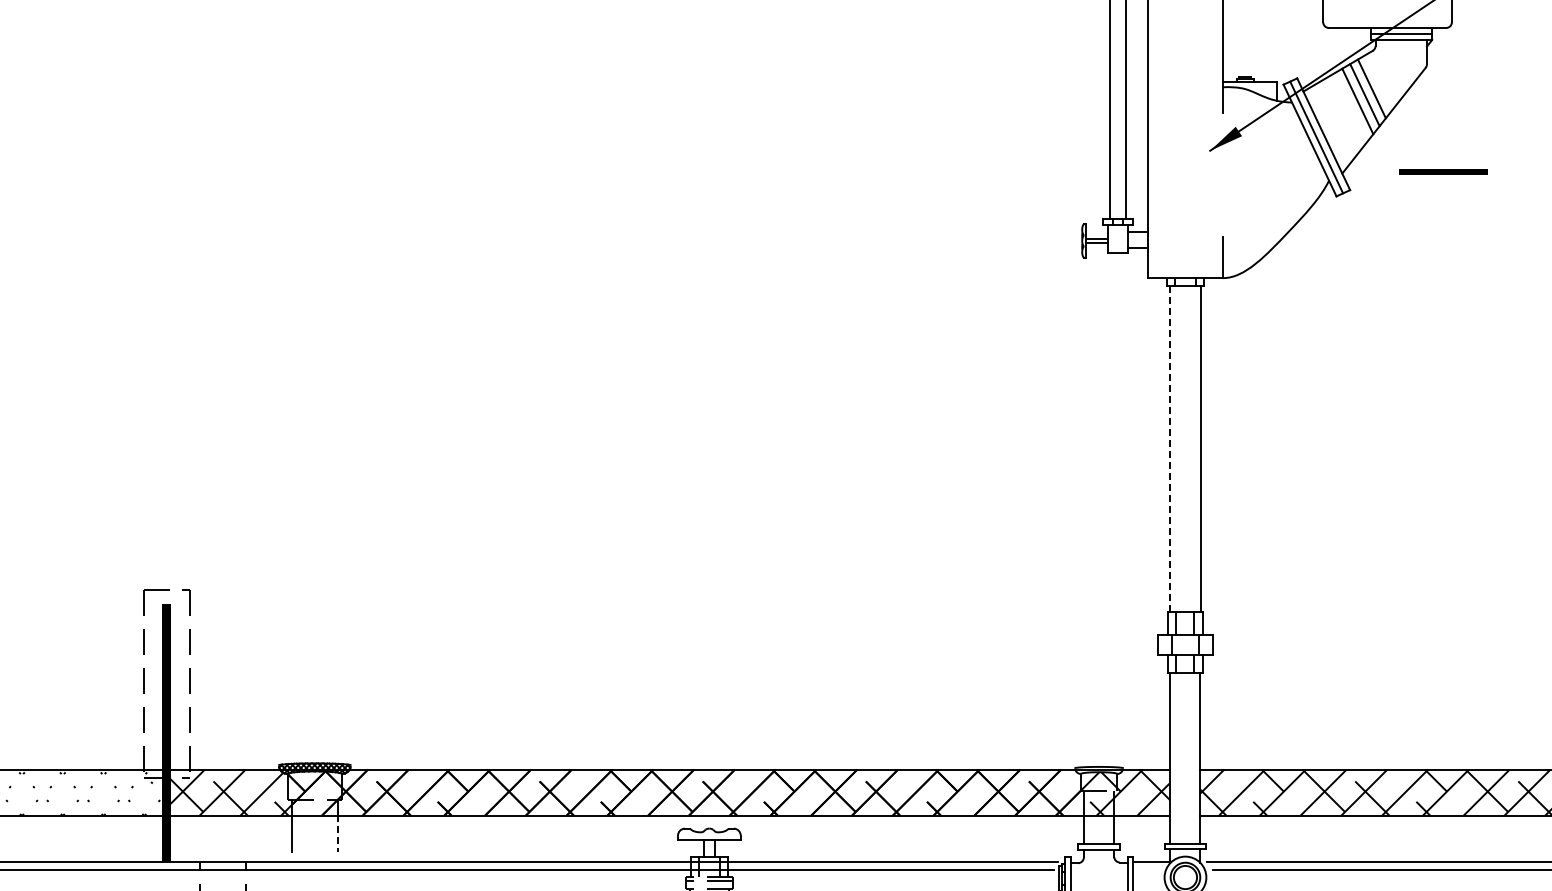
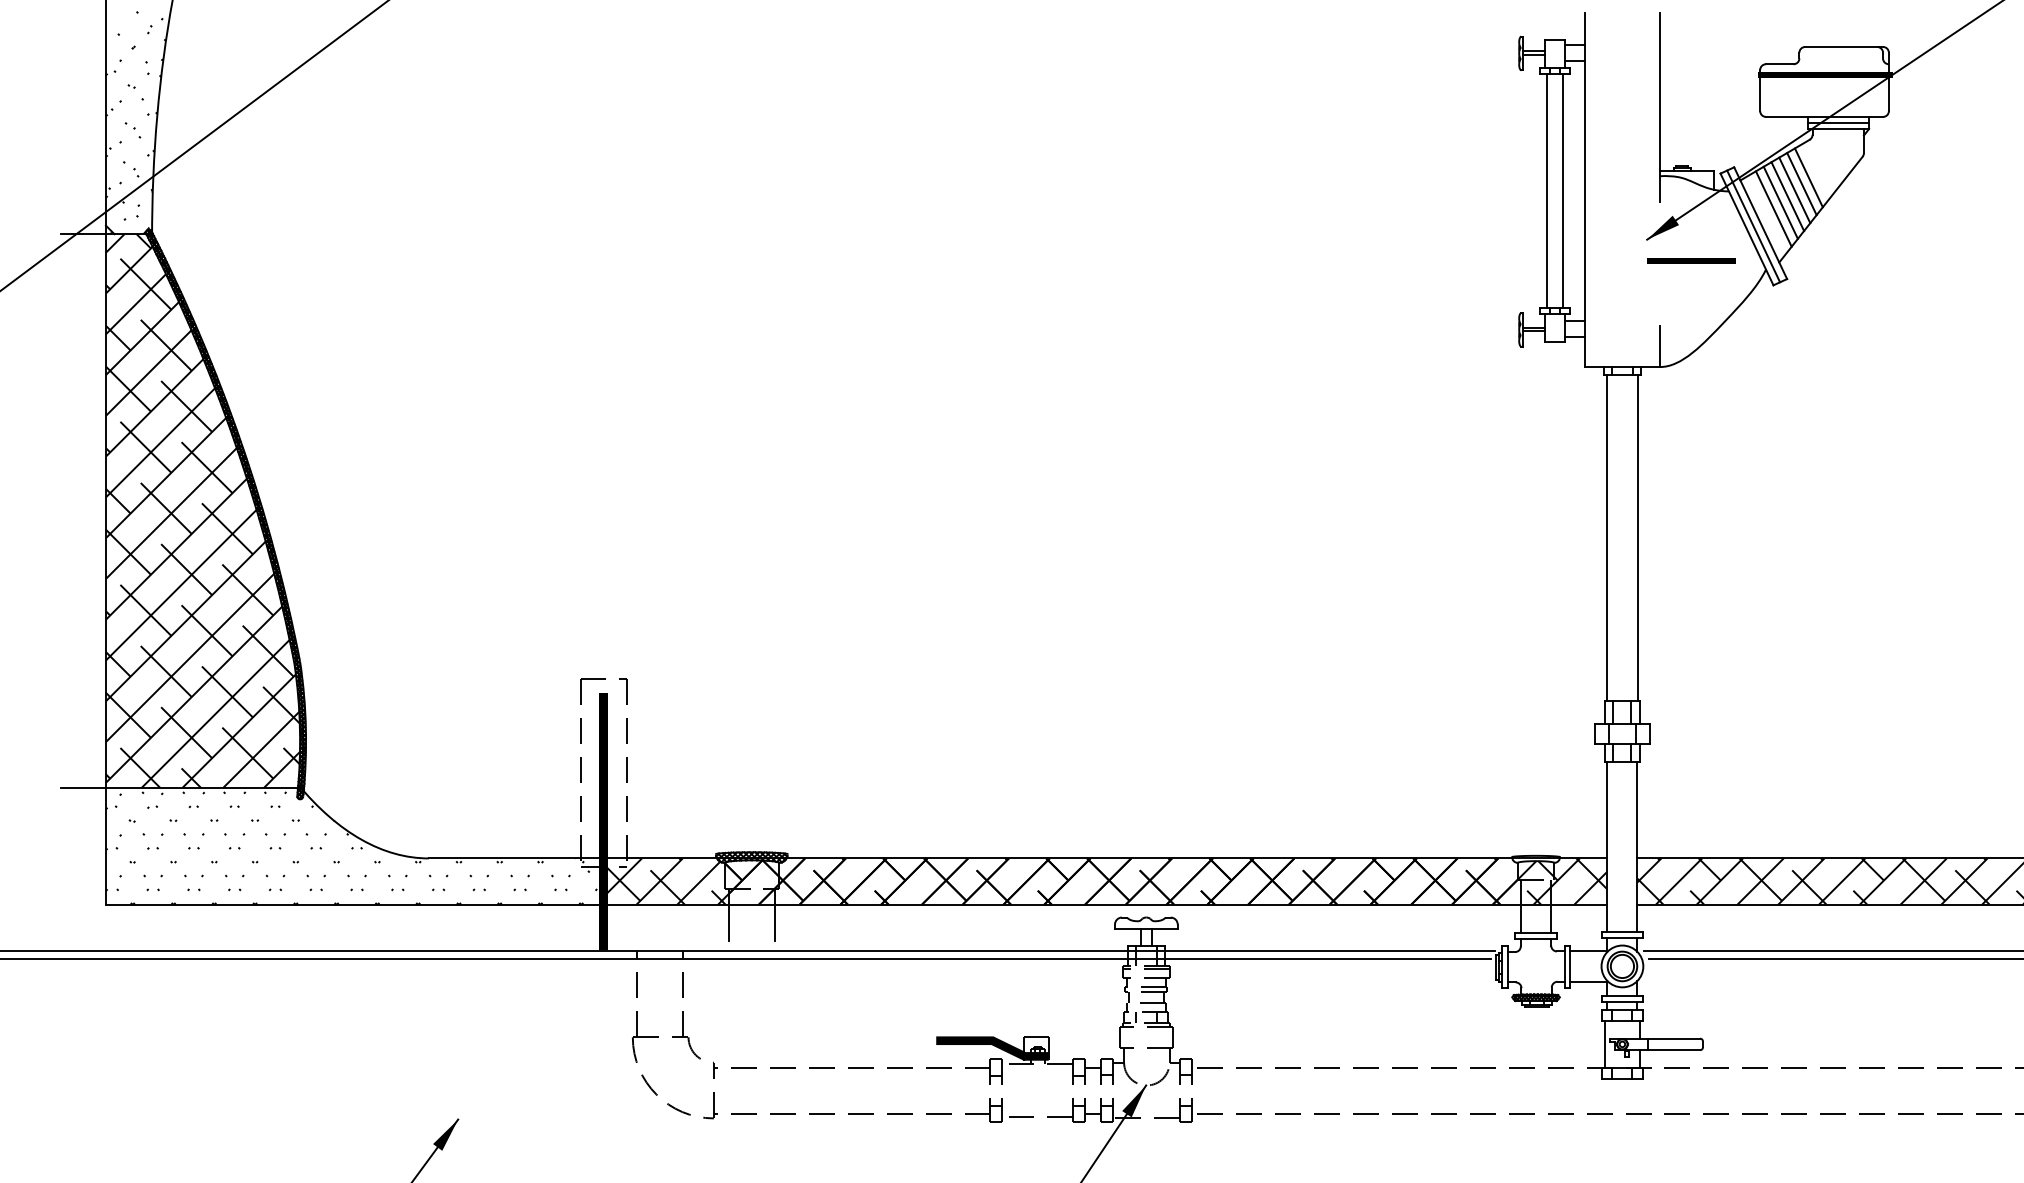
line: (1350, 107) -> (1787, 196), added
line: (1343, 113) -> (1780, 202), added
line: (1336, 119) -> (1773, 208), added
line: (1443, 171) -> (1691, 260), moved
line: (1170, 448) -> (1607, 537), dashed -> solid
line: (337, 834) -> (774, 923), dashed -> solid

